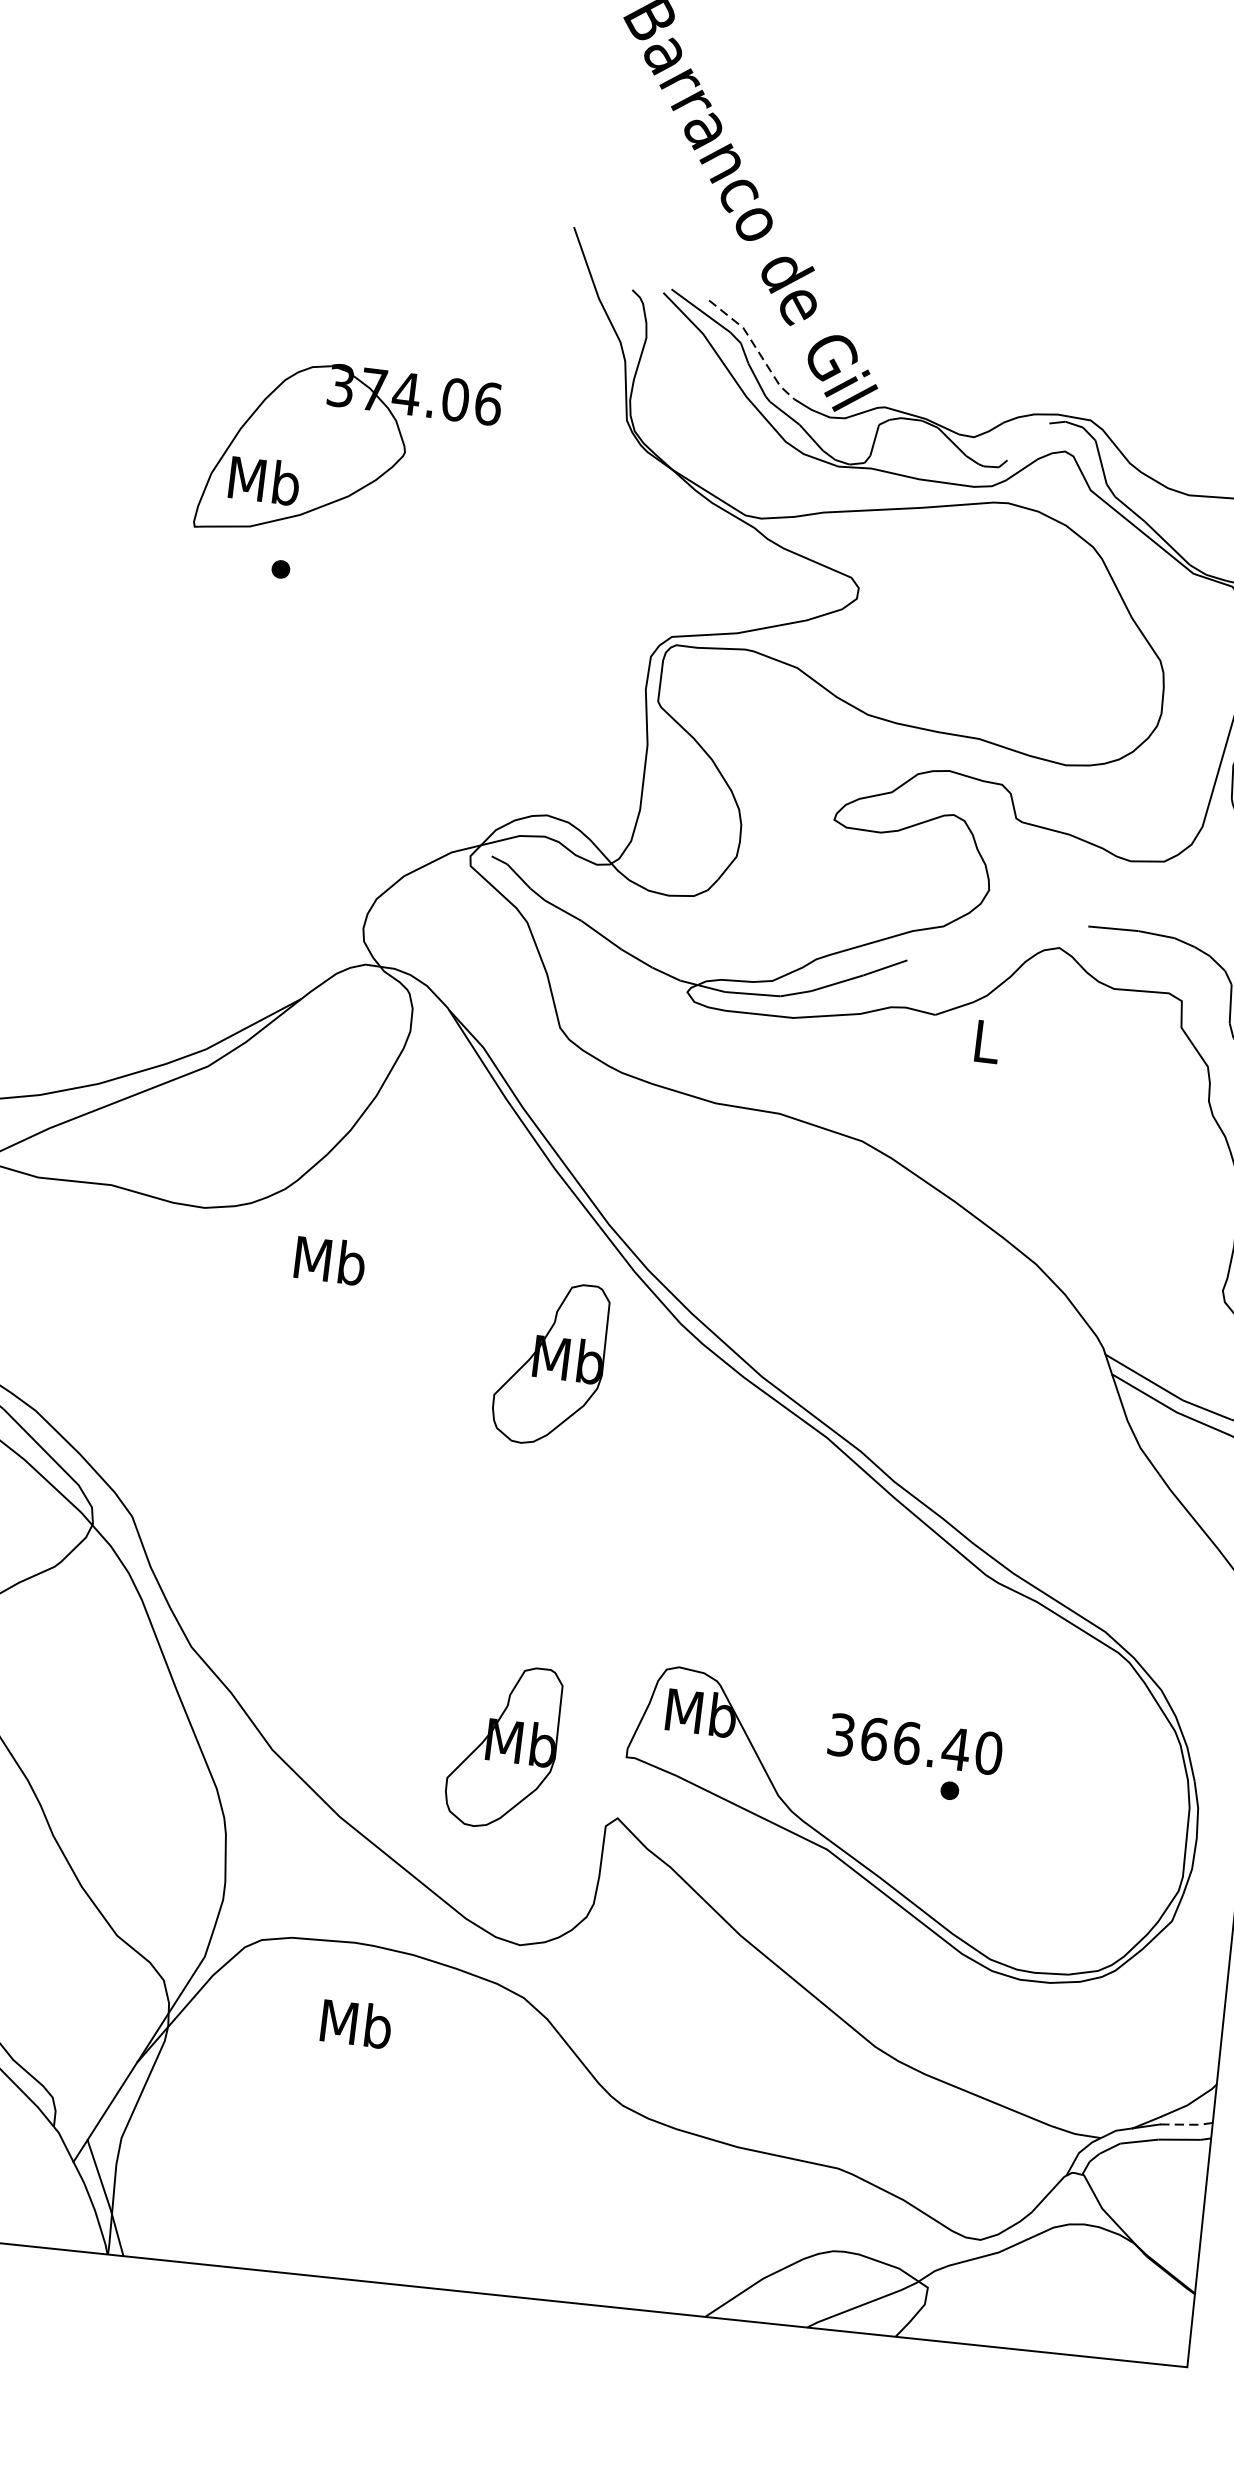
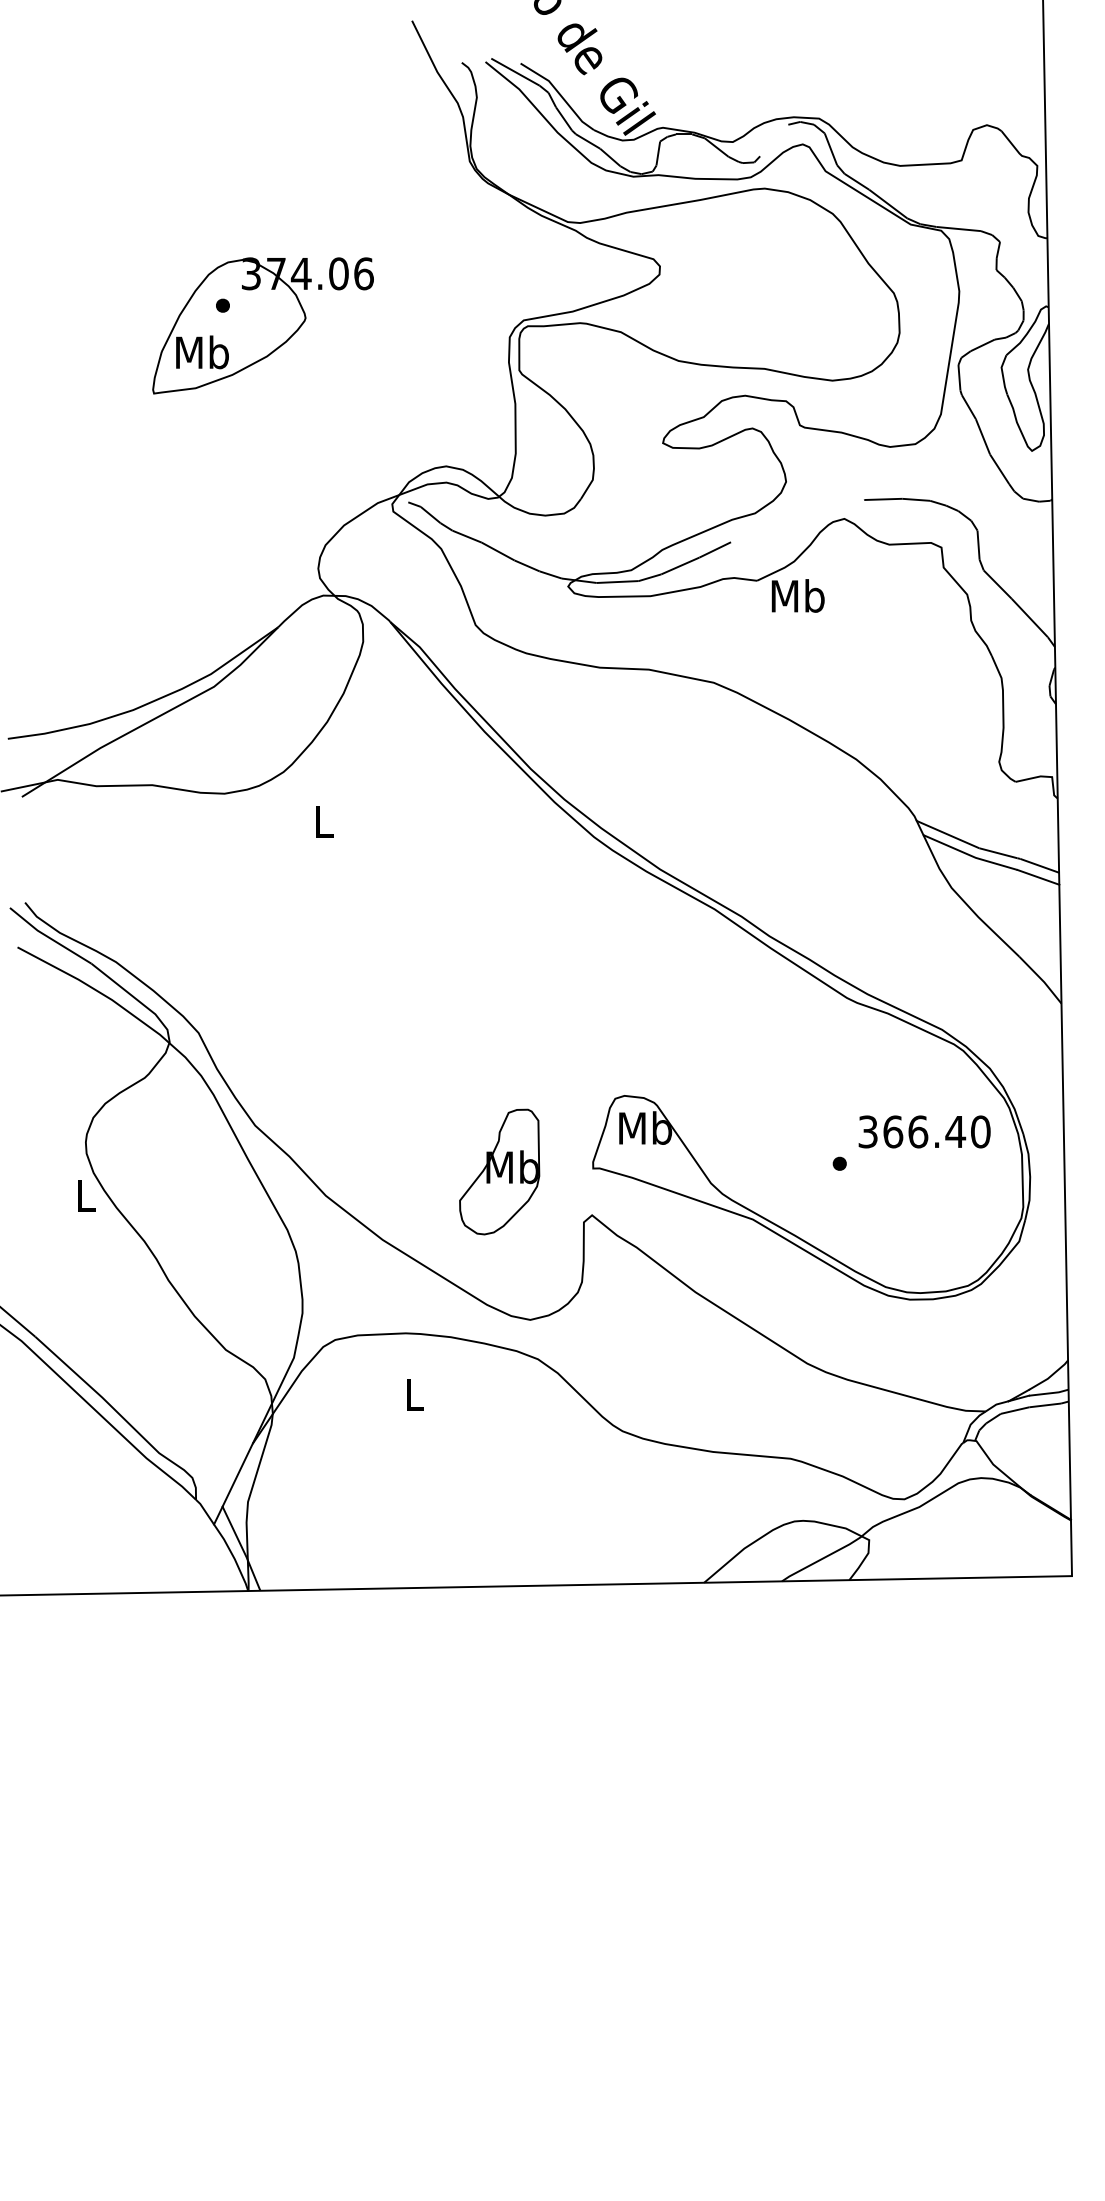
line: (754, 347) -> (559, 94), dashed -> solid
part: (347, 455) -> (262, 325), moved
text: (985, 1040) -> (797, 595), L -> Mb
text: (329, 1260) -> (323, 821), Mb -> L
part: (550, 1362) -> (499, 878), removed
text: (915, 1743) -> (924, 1131), moved
text: (356, 2024) -> (414, 1394), Mb -> L
line: (1187, 2124) -> (1049, 1393), dashed -> solid

